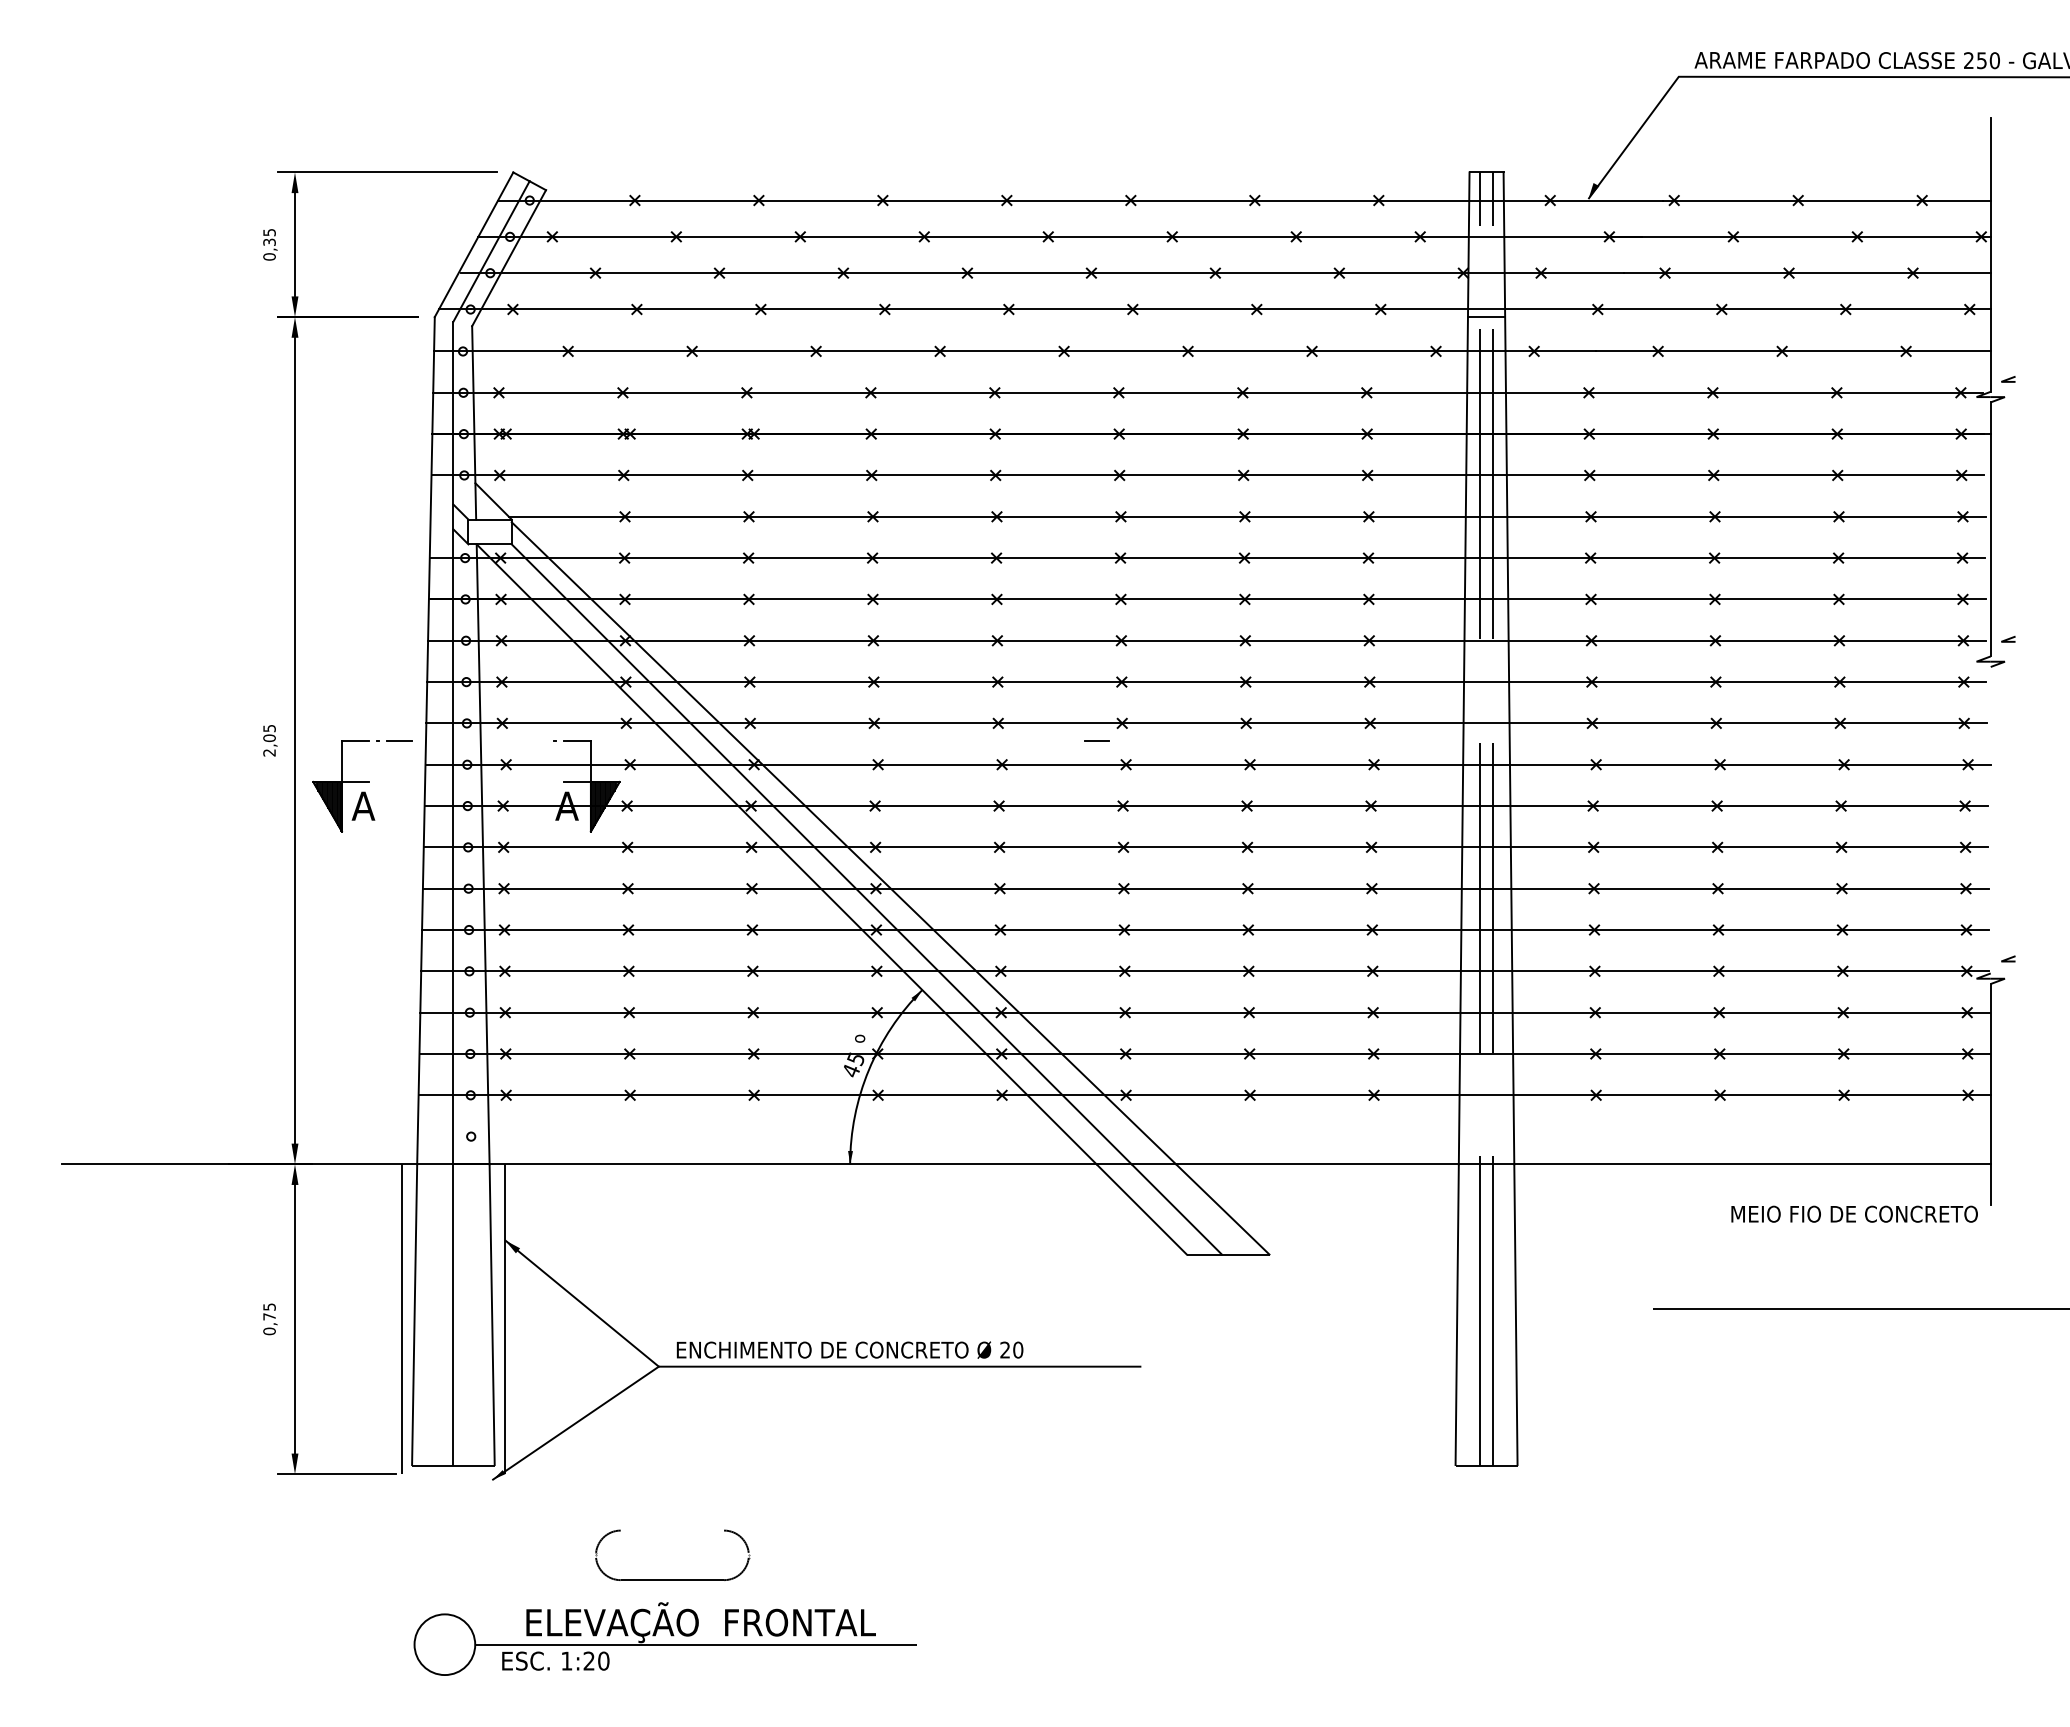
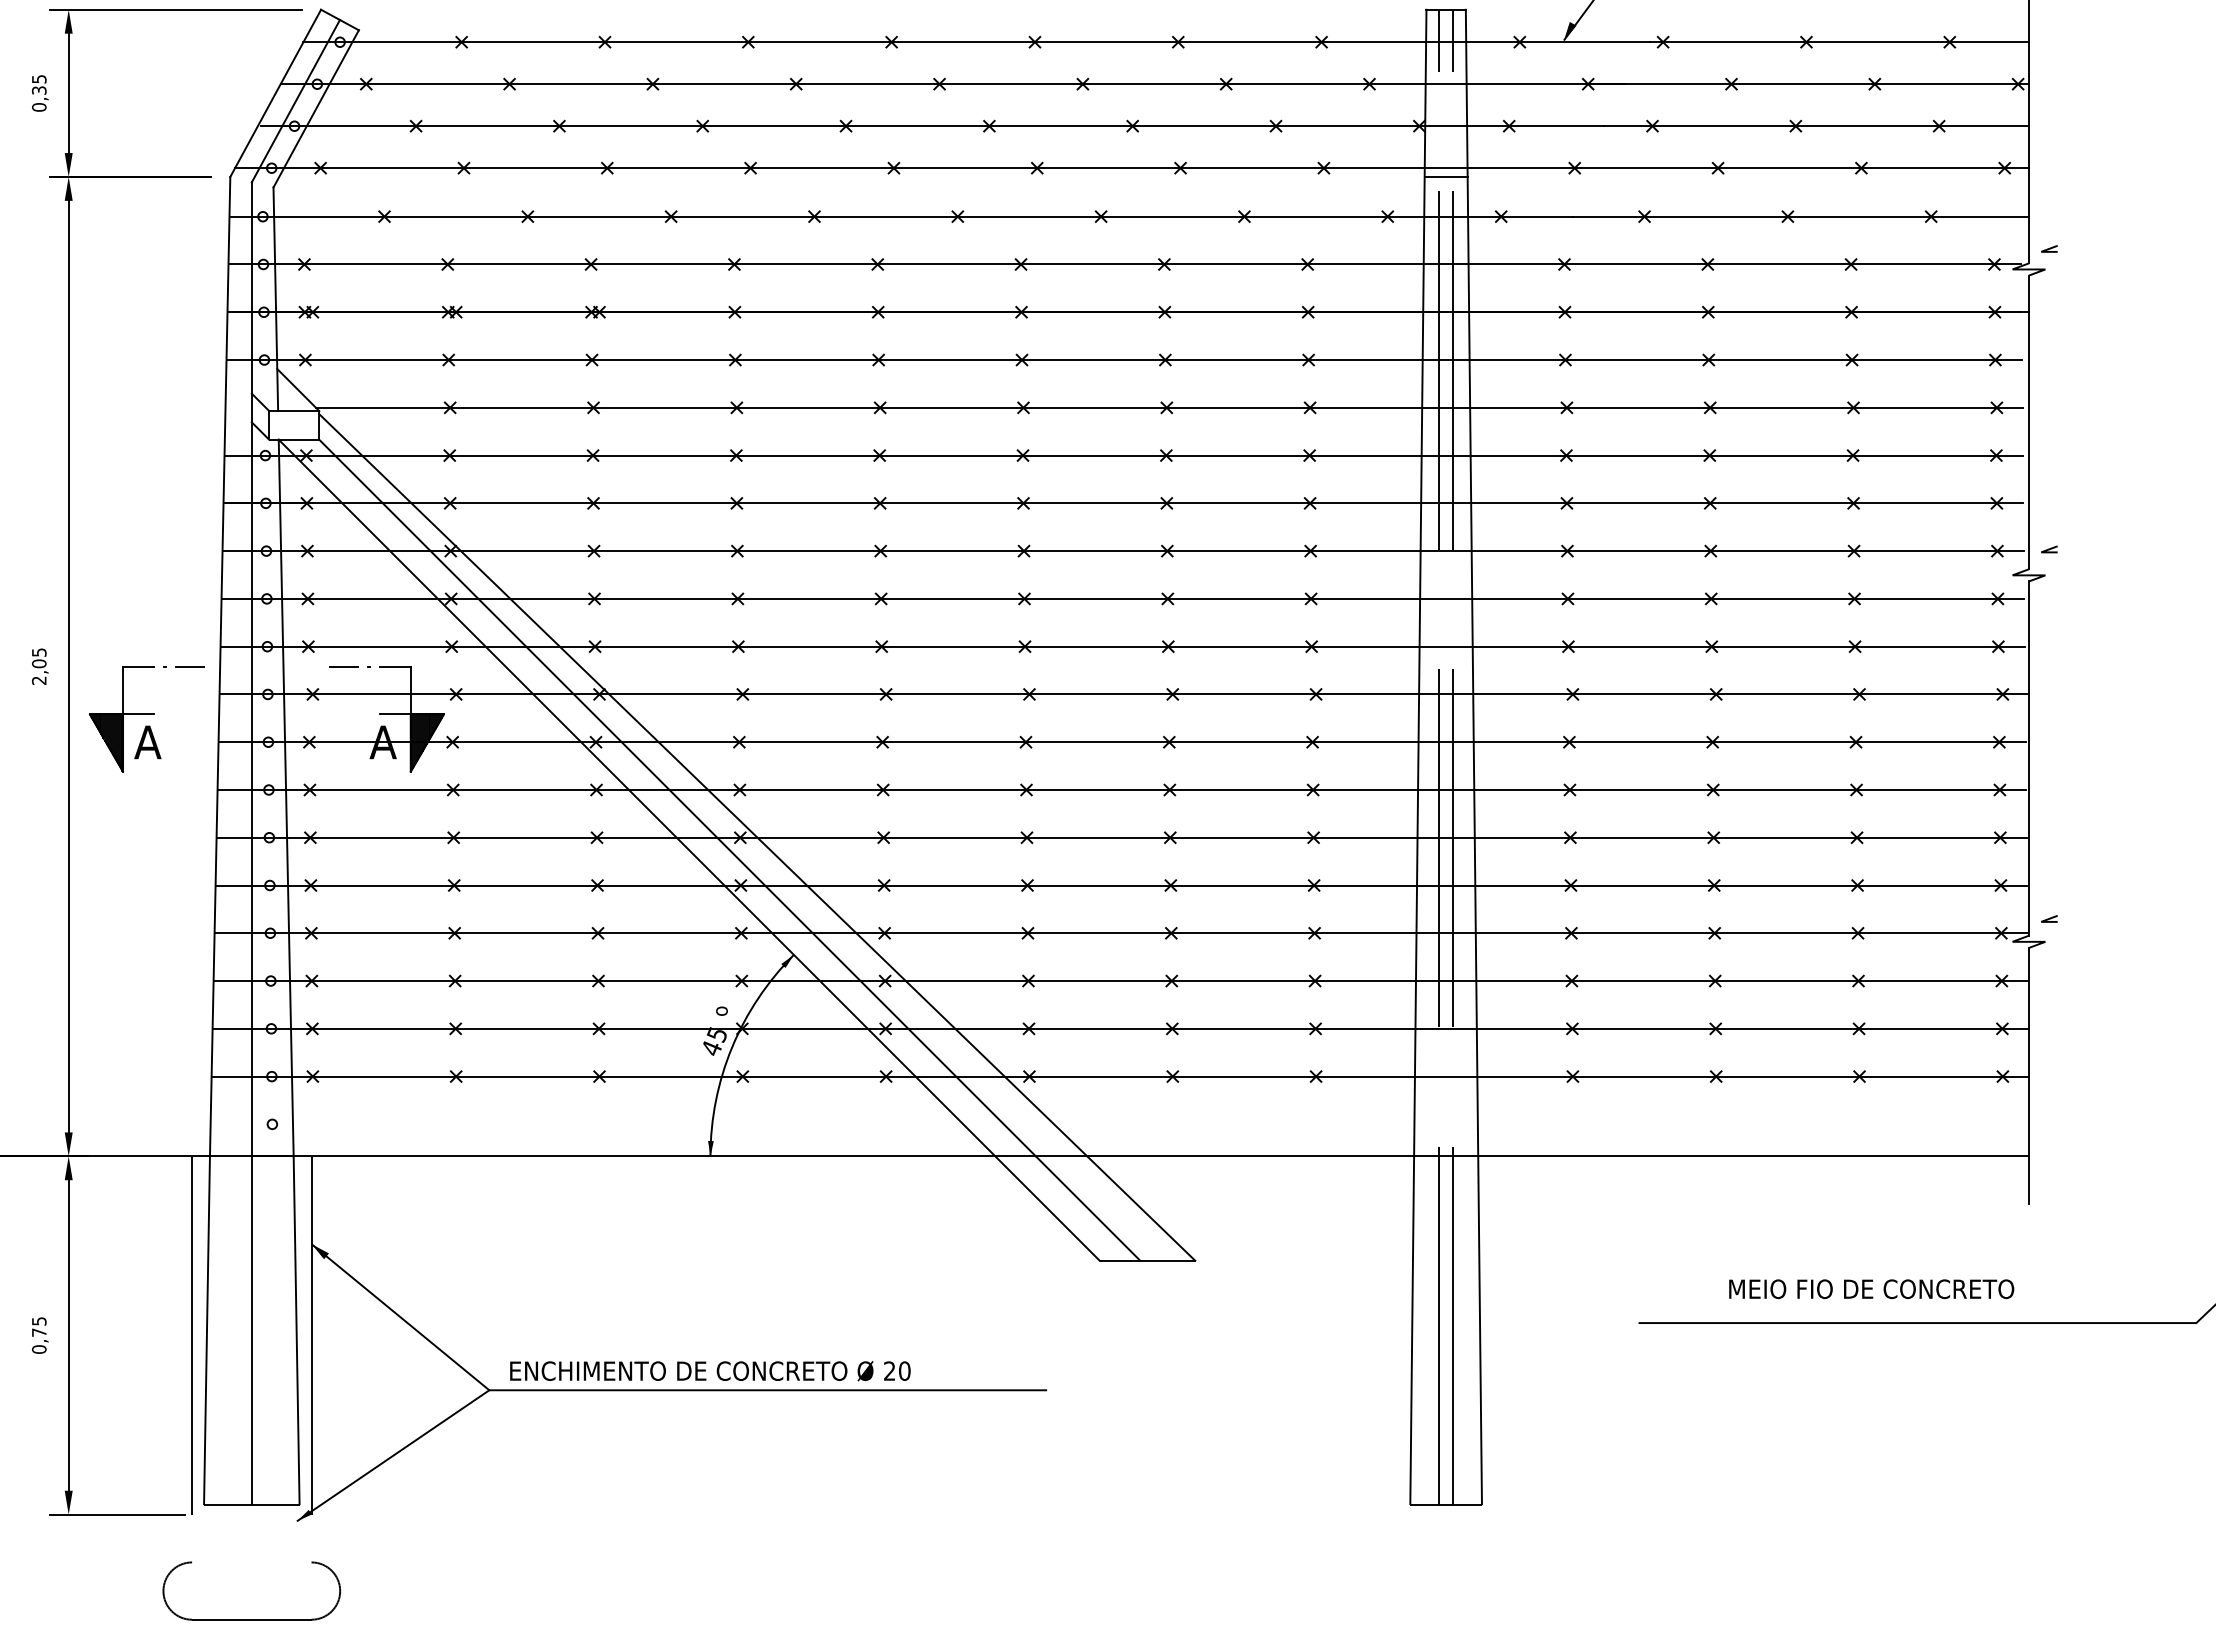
line: (1096, 740) -> (343, 666), moved
line: (1990, 820) -> (2028, 758), added
text: (1854, 1213) -> (1871, 1288), moved
part: (672, 1579) -> (251, 1618), moved

